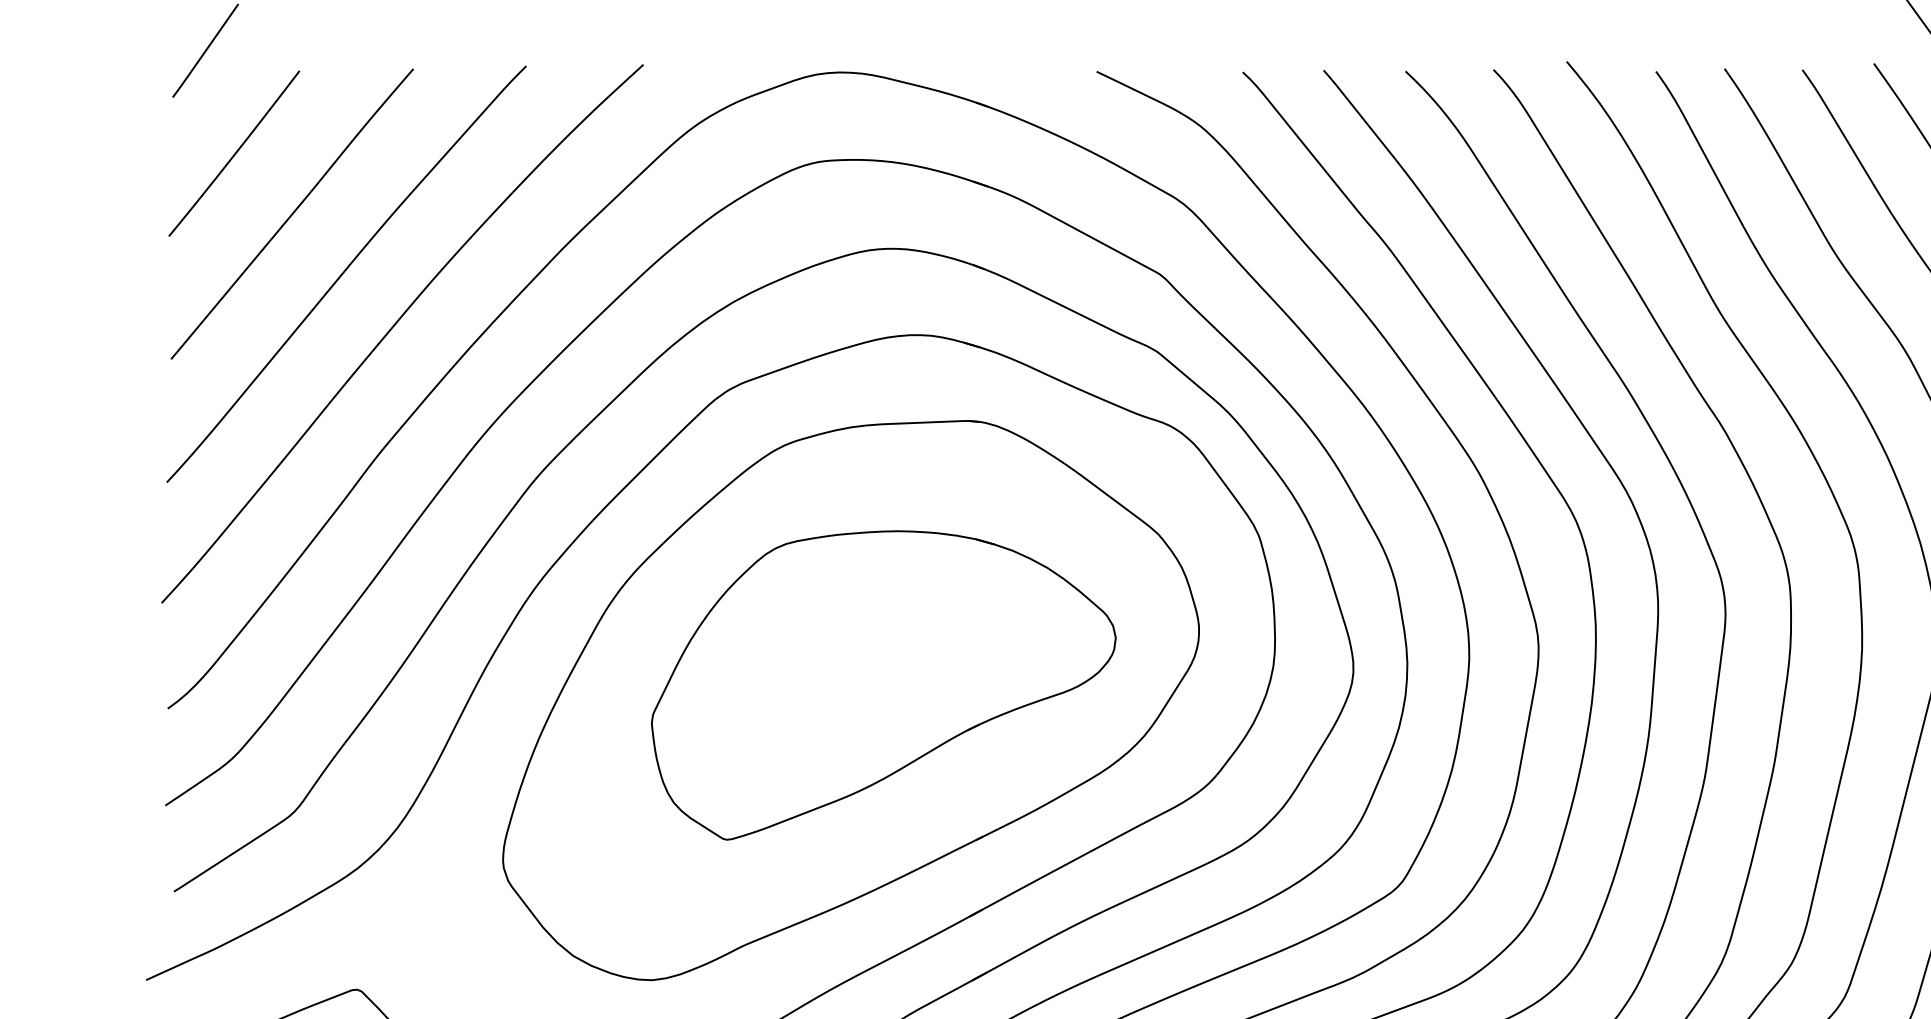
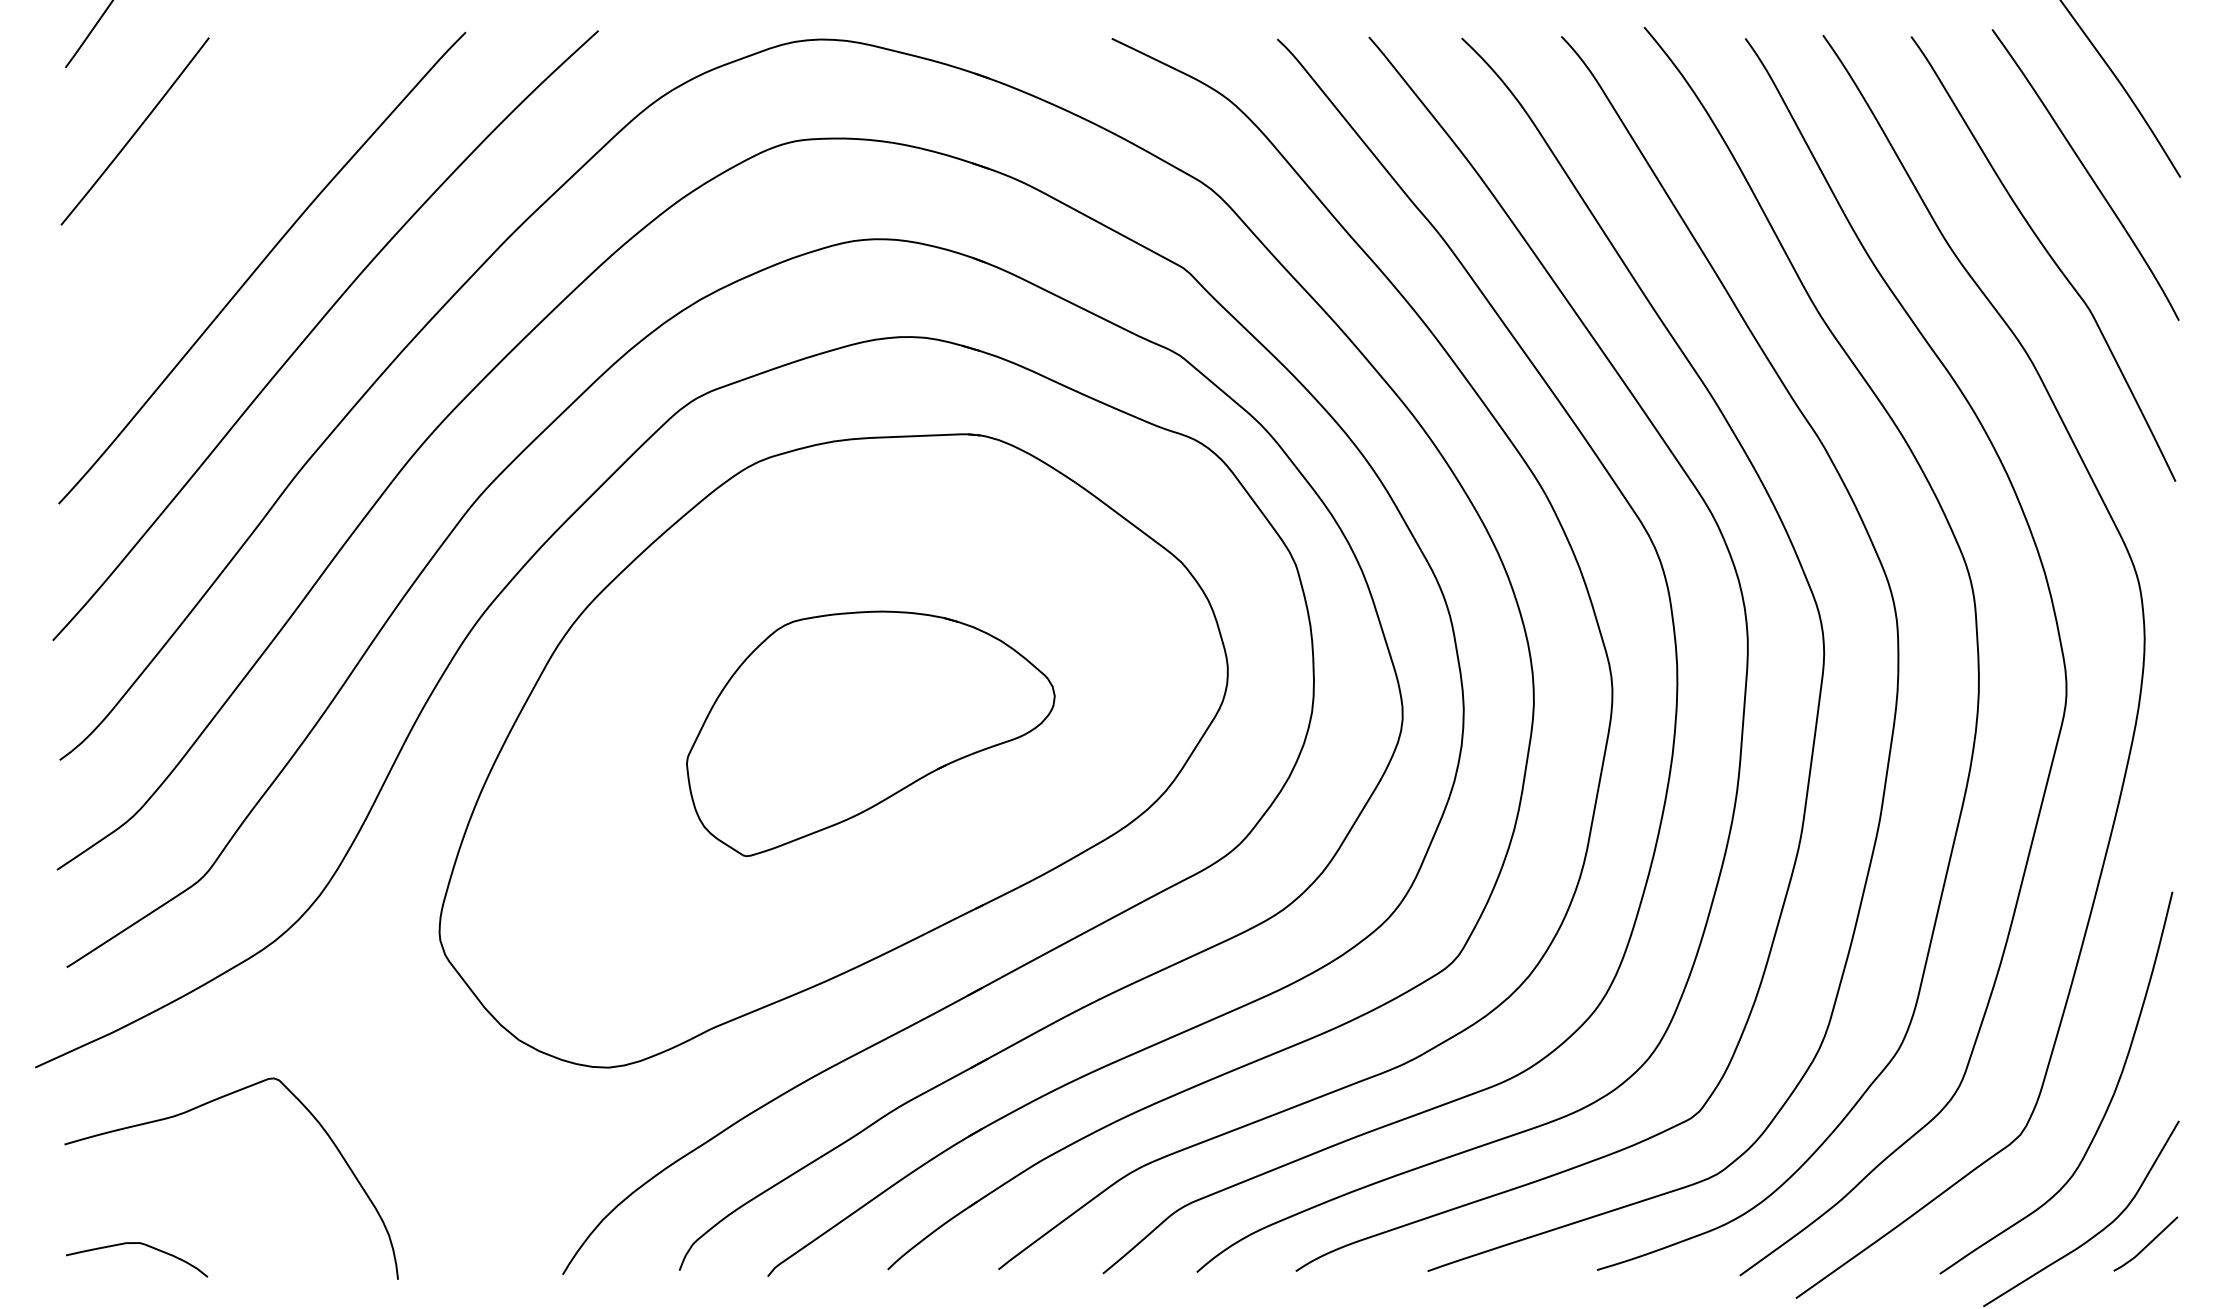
curve: (292, 213) -> (200, 199), removed
part: (883, 685) -> (870, 733), size x0.7

